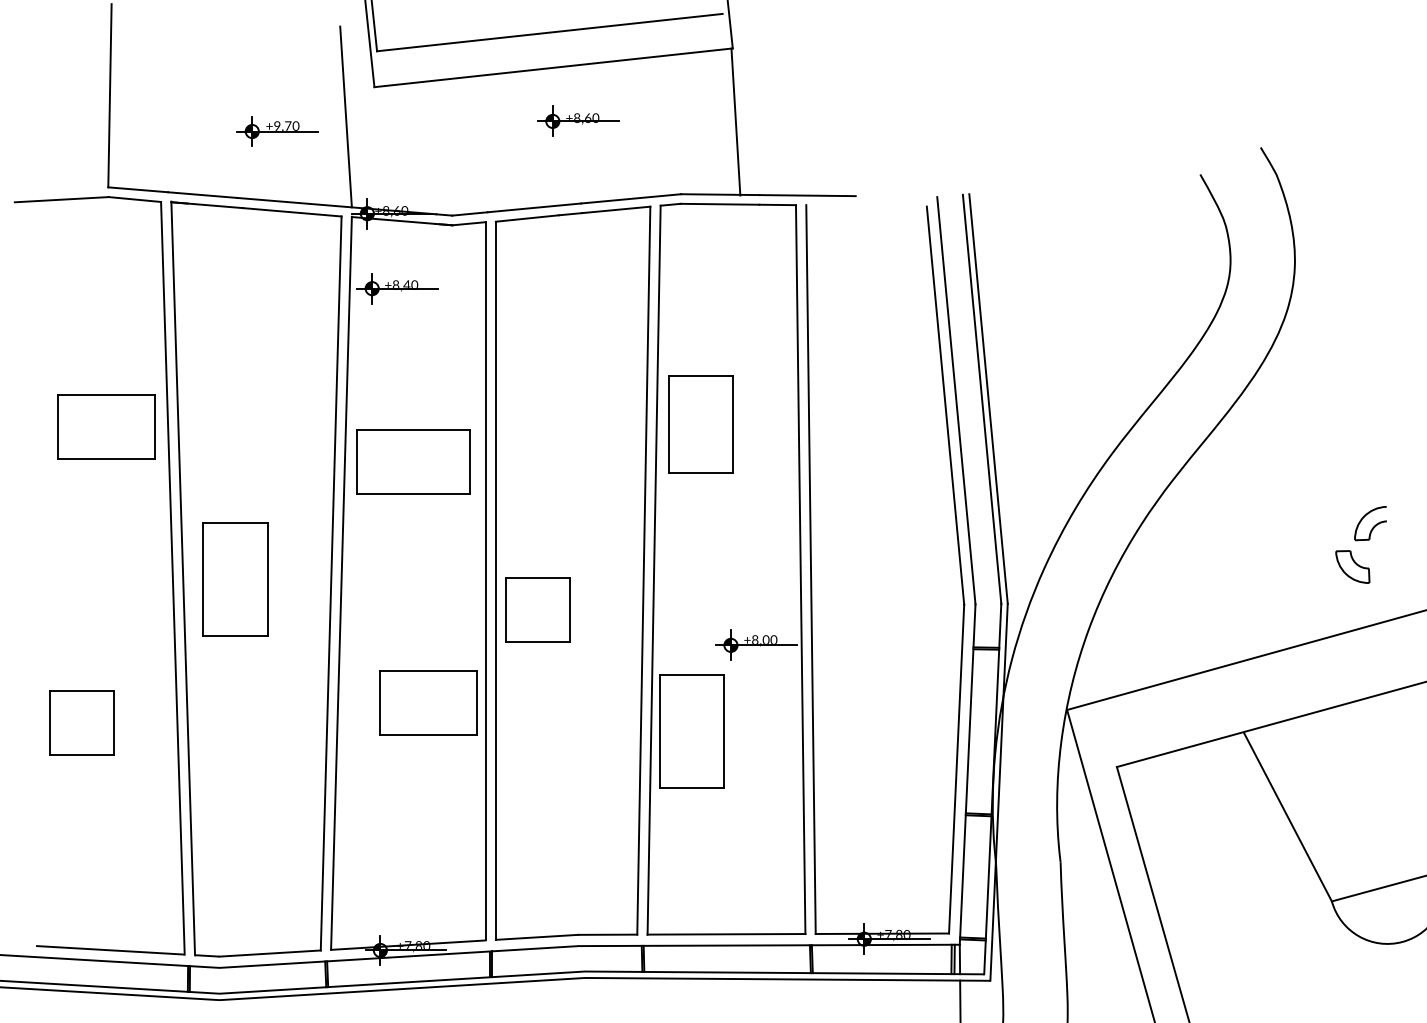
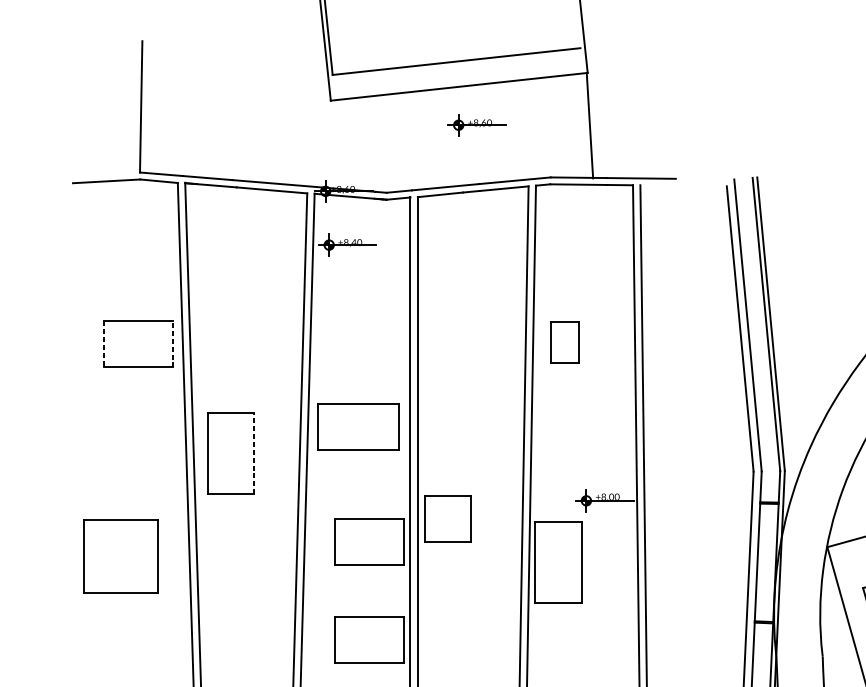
line: (345, 116) -> (310, 121), removed
part: (277, 131) -> (261, 132), removed
part: (700, 424) -> (564, 342), size x0.6
line: (154, 426) -> (173, 343), solid -> dashed
line: (58, 427) -> (104, 344), solid -> dashed
part: (413, 461) -> (358, 426), moved
line: (267, 579) -> (254, 453), solid -> dashed
part: (537, 609) -> (447, 518), moved
part: (81, 722) -> (120, 556), size x1.6
part: (428, 838) -> (369, 639), added

